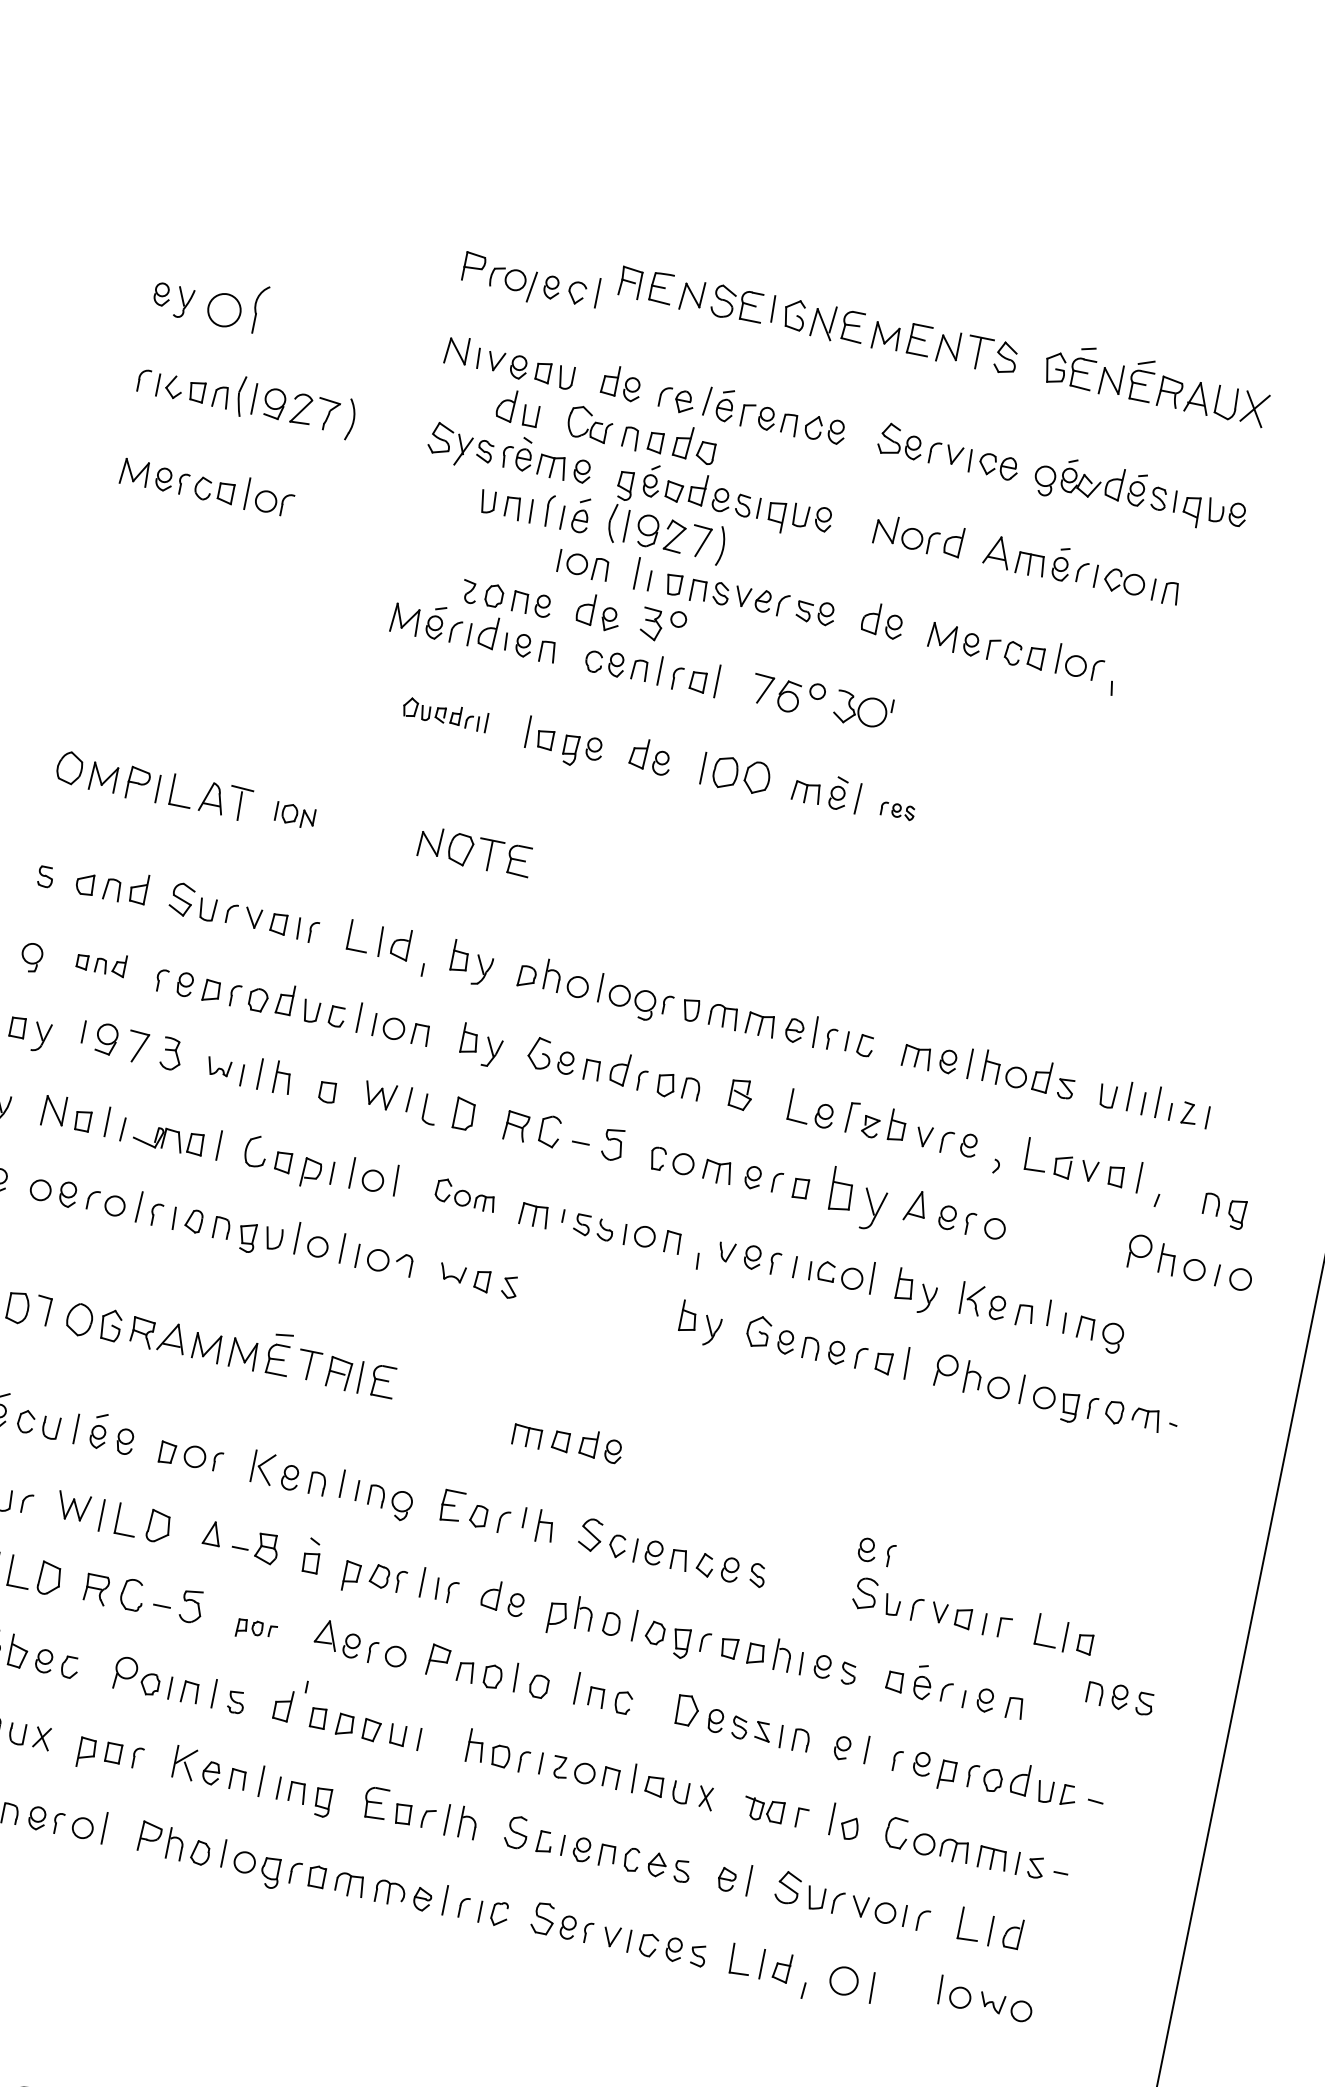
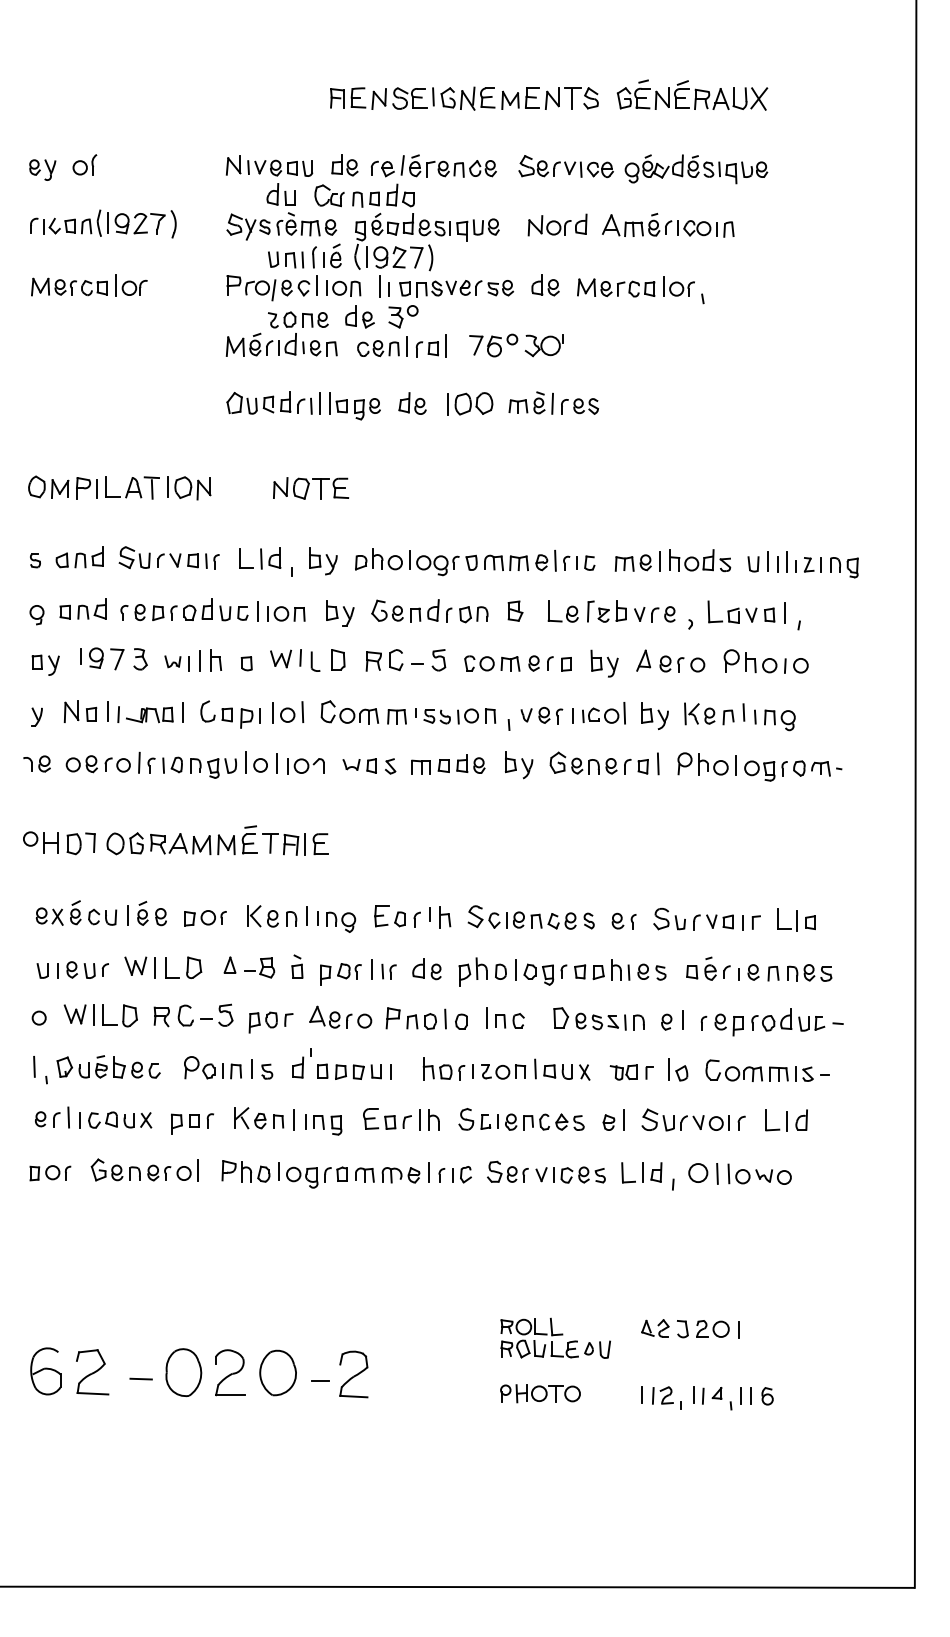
part: (528, 283) -> (271, 288), moved
part: (236, 304) -> (84, 164), size x0.62
part: (445, 713) -> (273, 402), size x1.67
part: (897, 810) -> (579, 406), size x1.67
part: (295, 815) -> (189, 488), size x1.67
part: (101, 961) -> (82, 608), size x1.43
part: (465, 1195) -> (349, 712), size x1.43
part: (857, 1198) -> (604, 663), size x0.71
part: (1224, 1211) -> (844, 567), moved
part: (1189, 1262) -> (765, 661), moved
part: (568, 1440) -> (448, 764), moved
part: (875, 1550) -> (623, 920), moved
part: (255, 1630) -> (270, 1022), size x1.67
part: (1120, 1696) -> (809, 972), moved
part: (985, 1997) -> (759, 1173), moved

